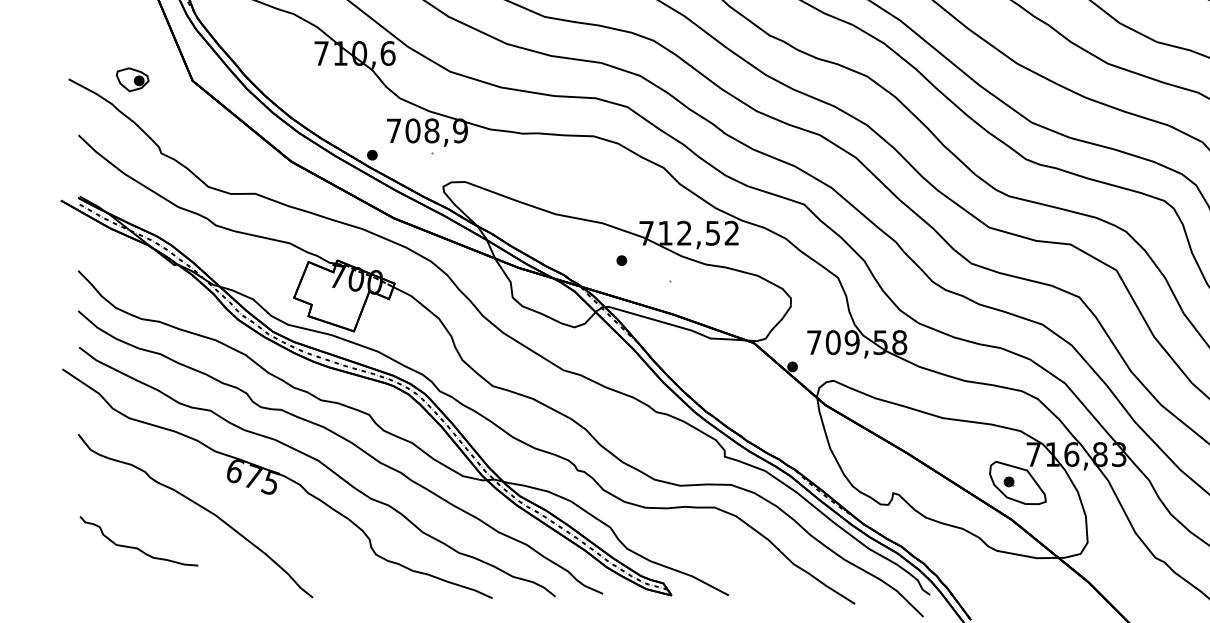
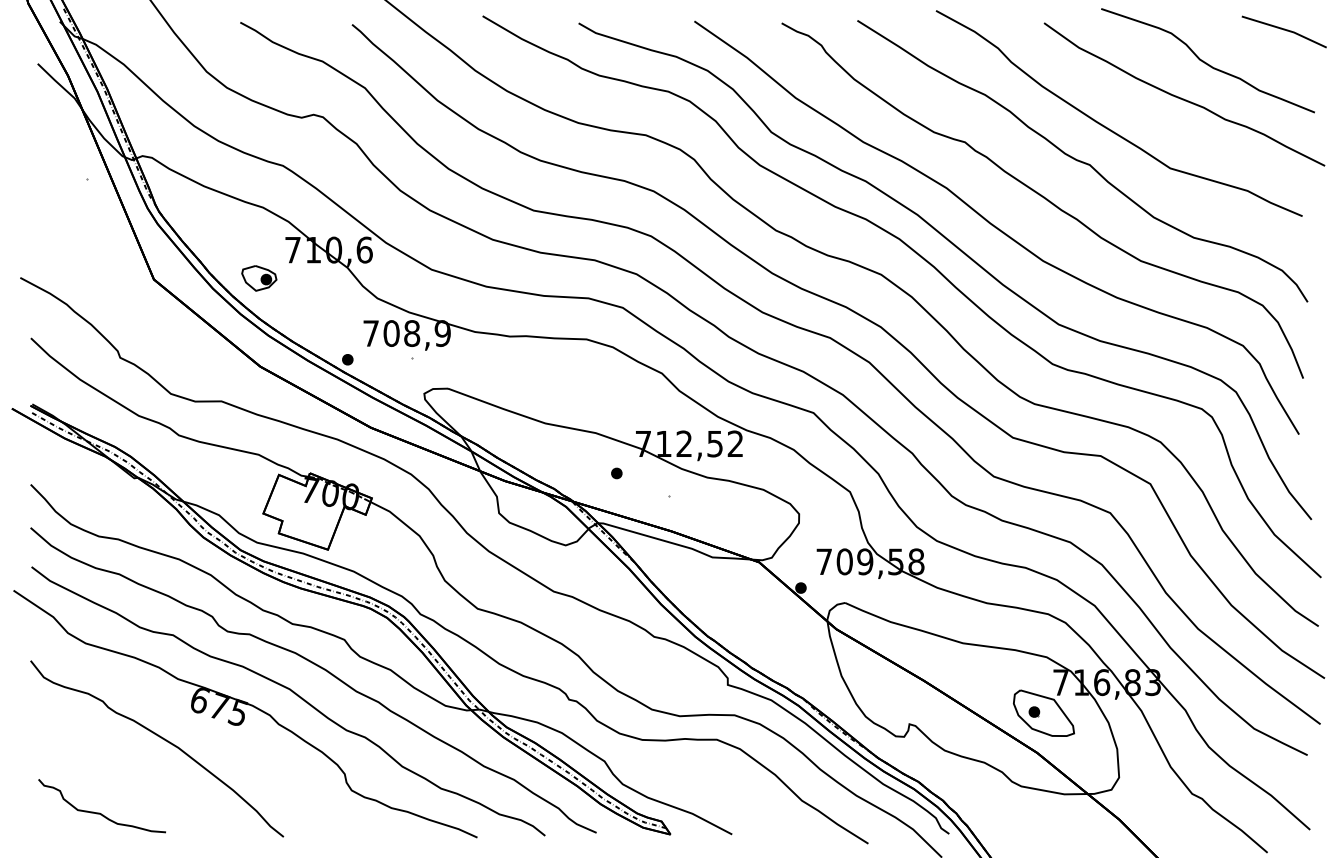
part: (132, 79) -> (259, 278), moved
curve: (136, 547) -> (99, 812), moved

